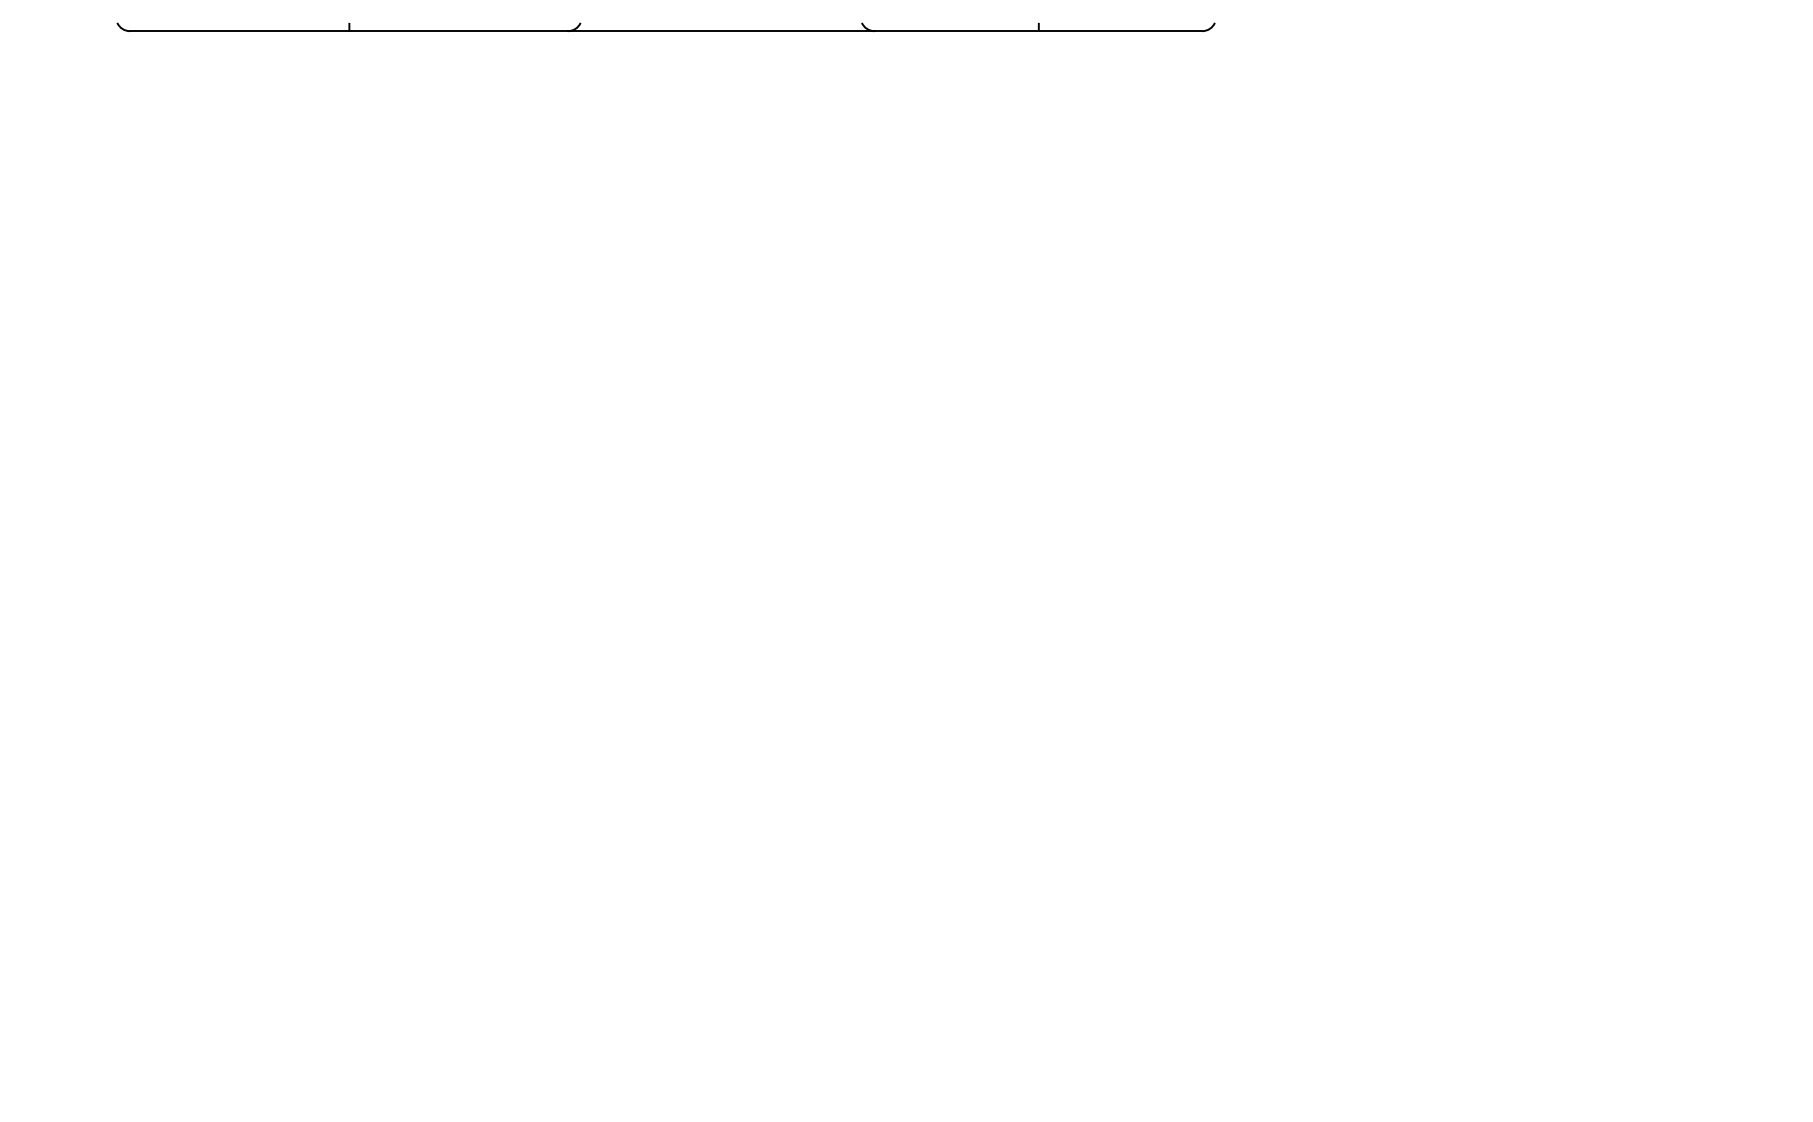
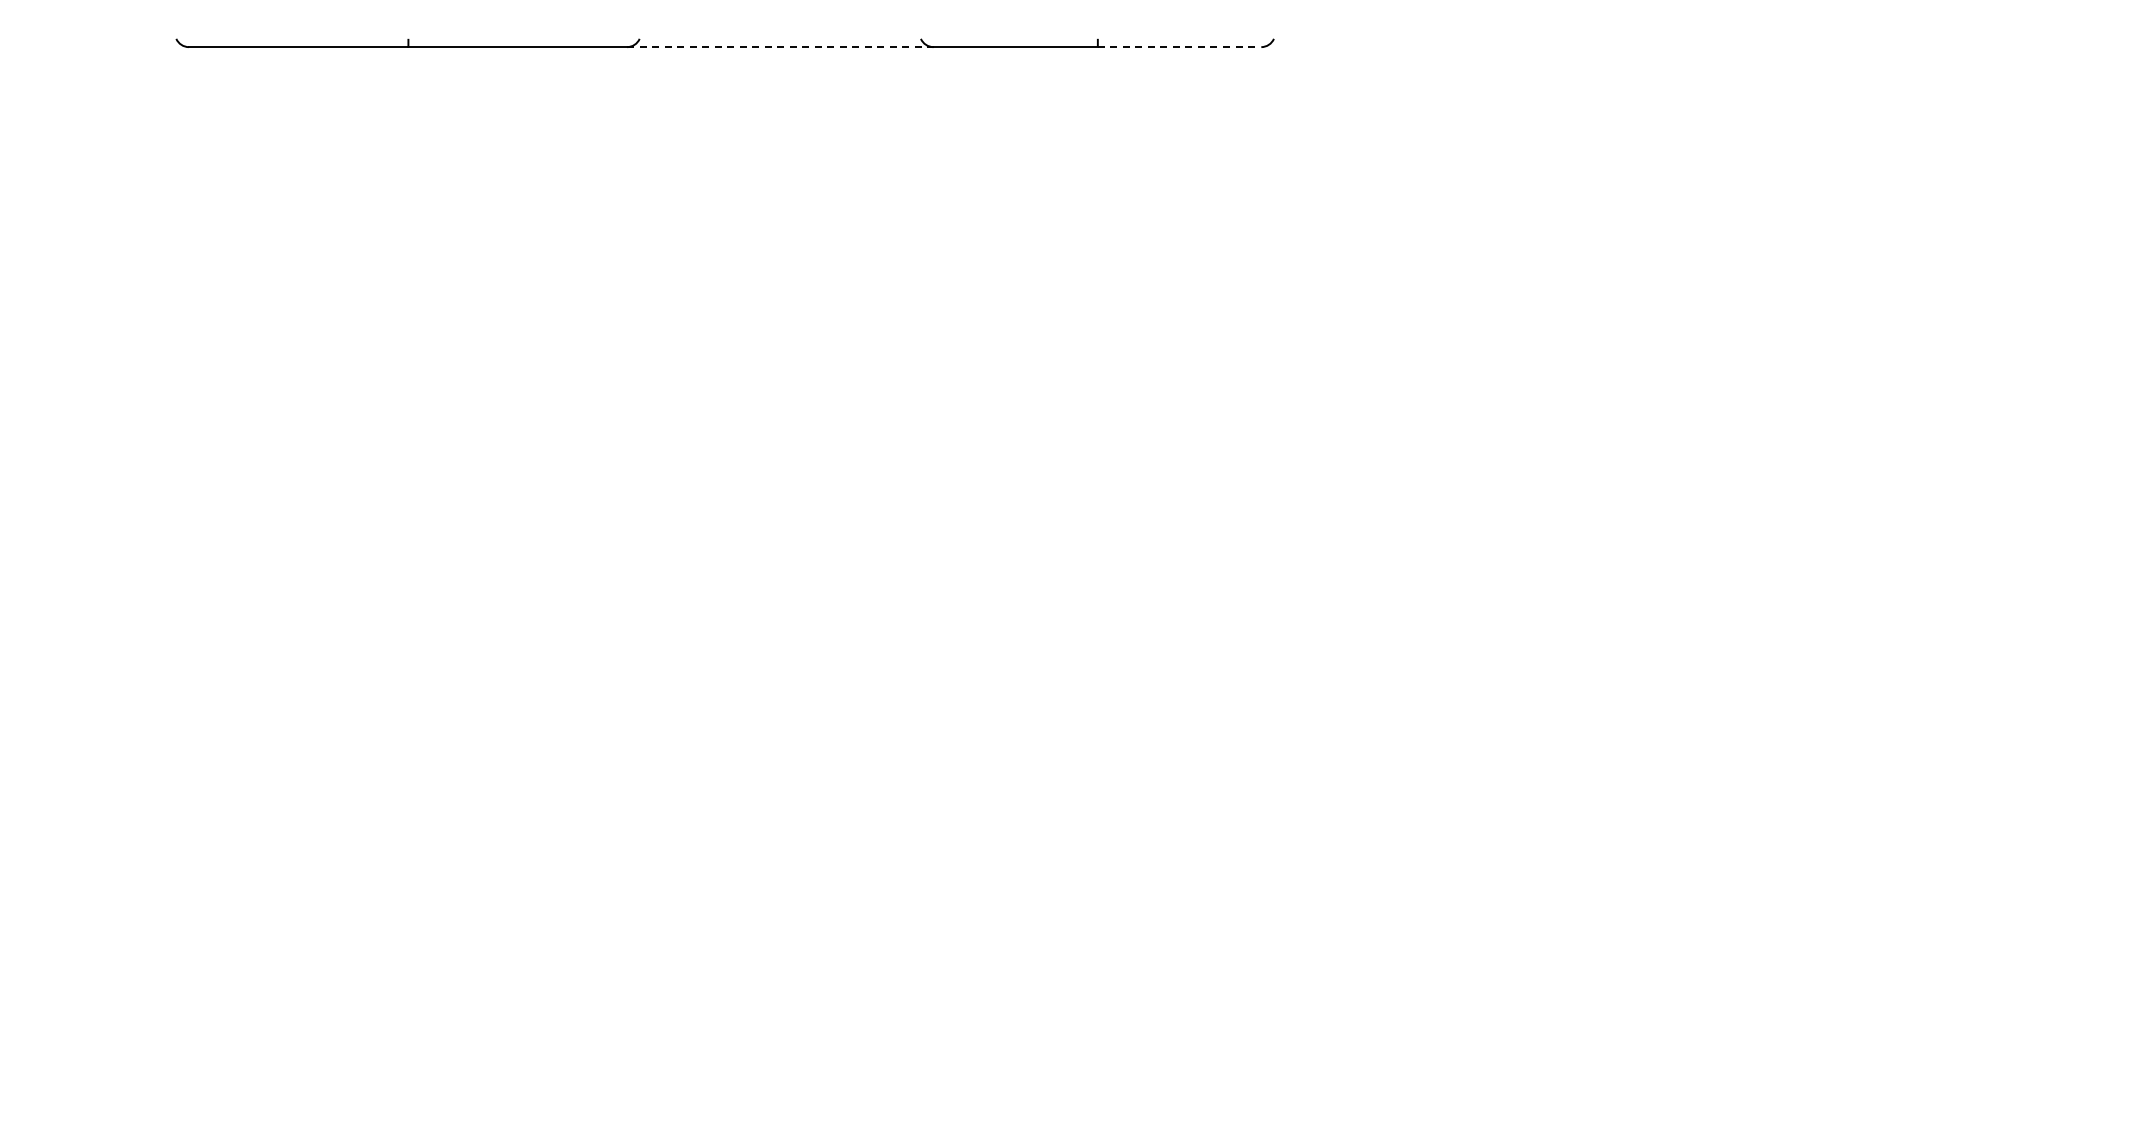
line: (721, 31) -> (780, 47), solid -> dashed
line: (1120, 31) -> (1179, 47), solid -> dashed

